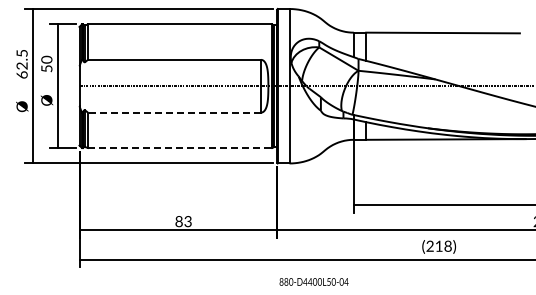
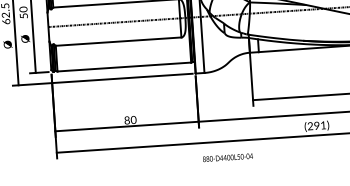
line: (174, 112) -> (118, 41), dashed -> solid
line: (180, 148) -> (124, 67), dashed -> solid
text: (188, 221) -> (133, 119), 83 -> 80
text: (443, 245) -> (320, 125), (218) -> (291)

